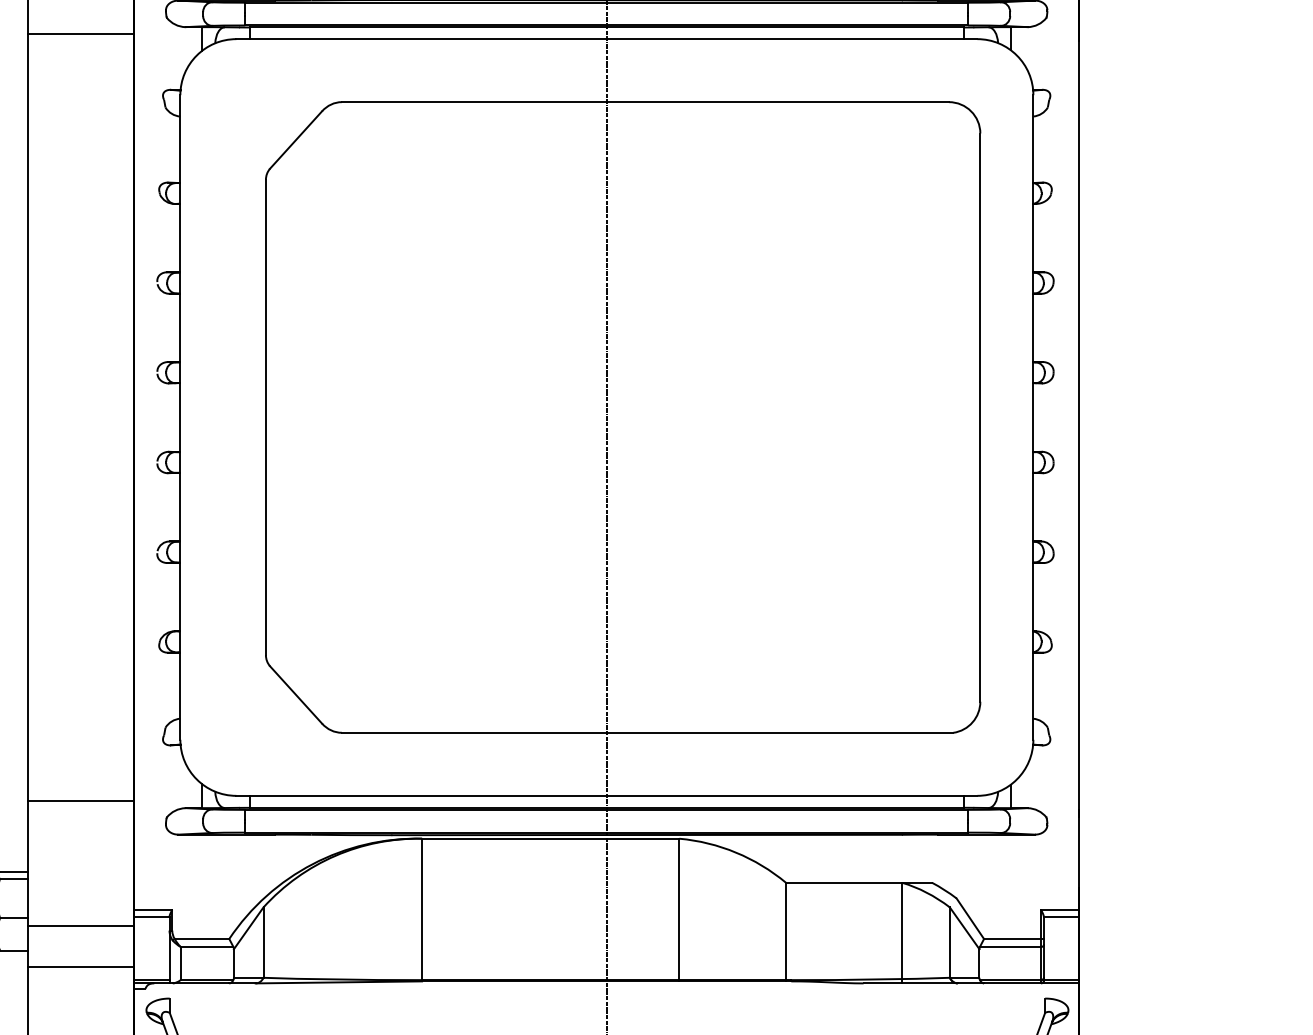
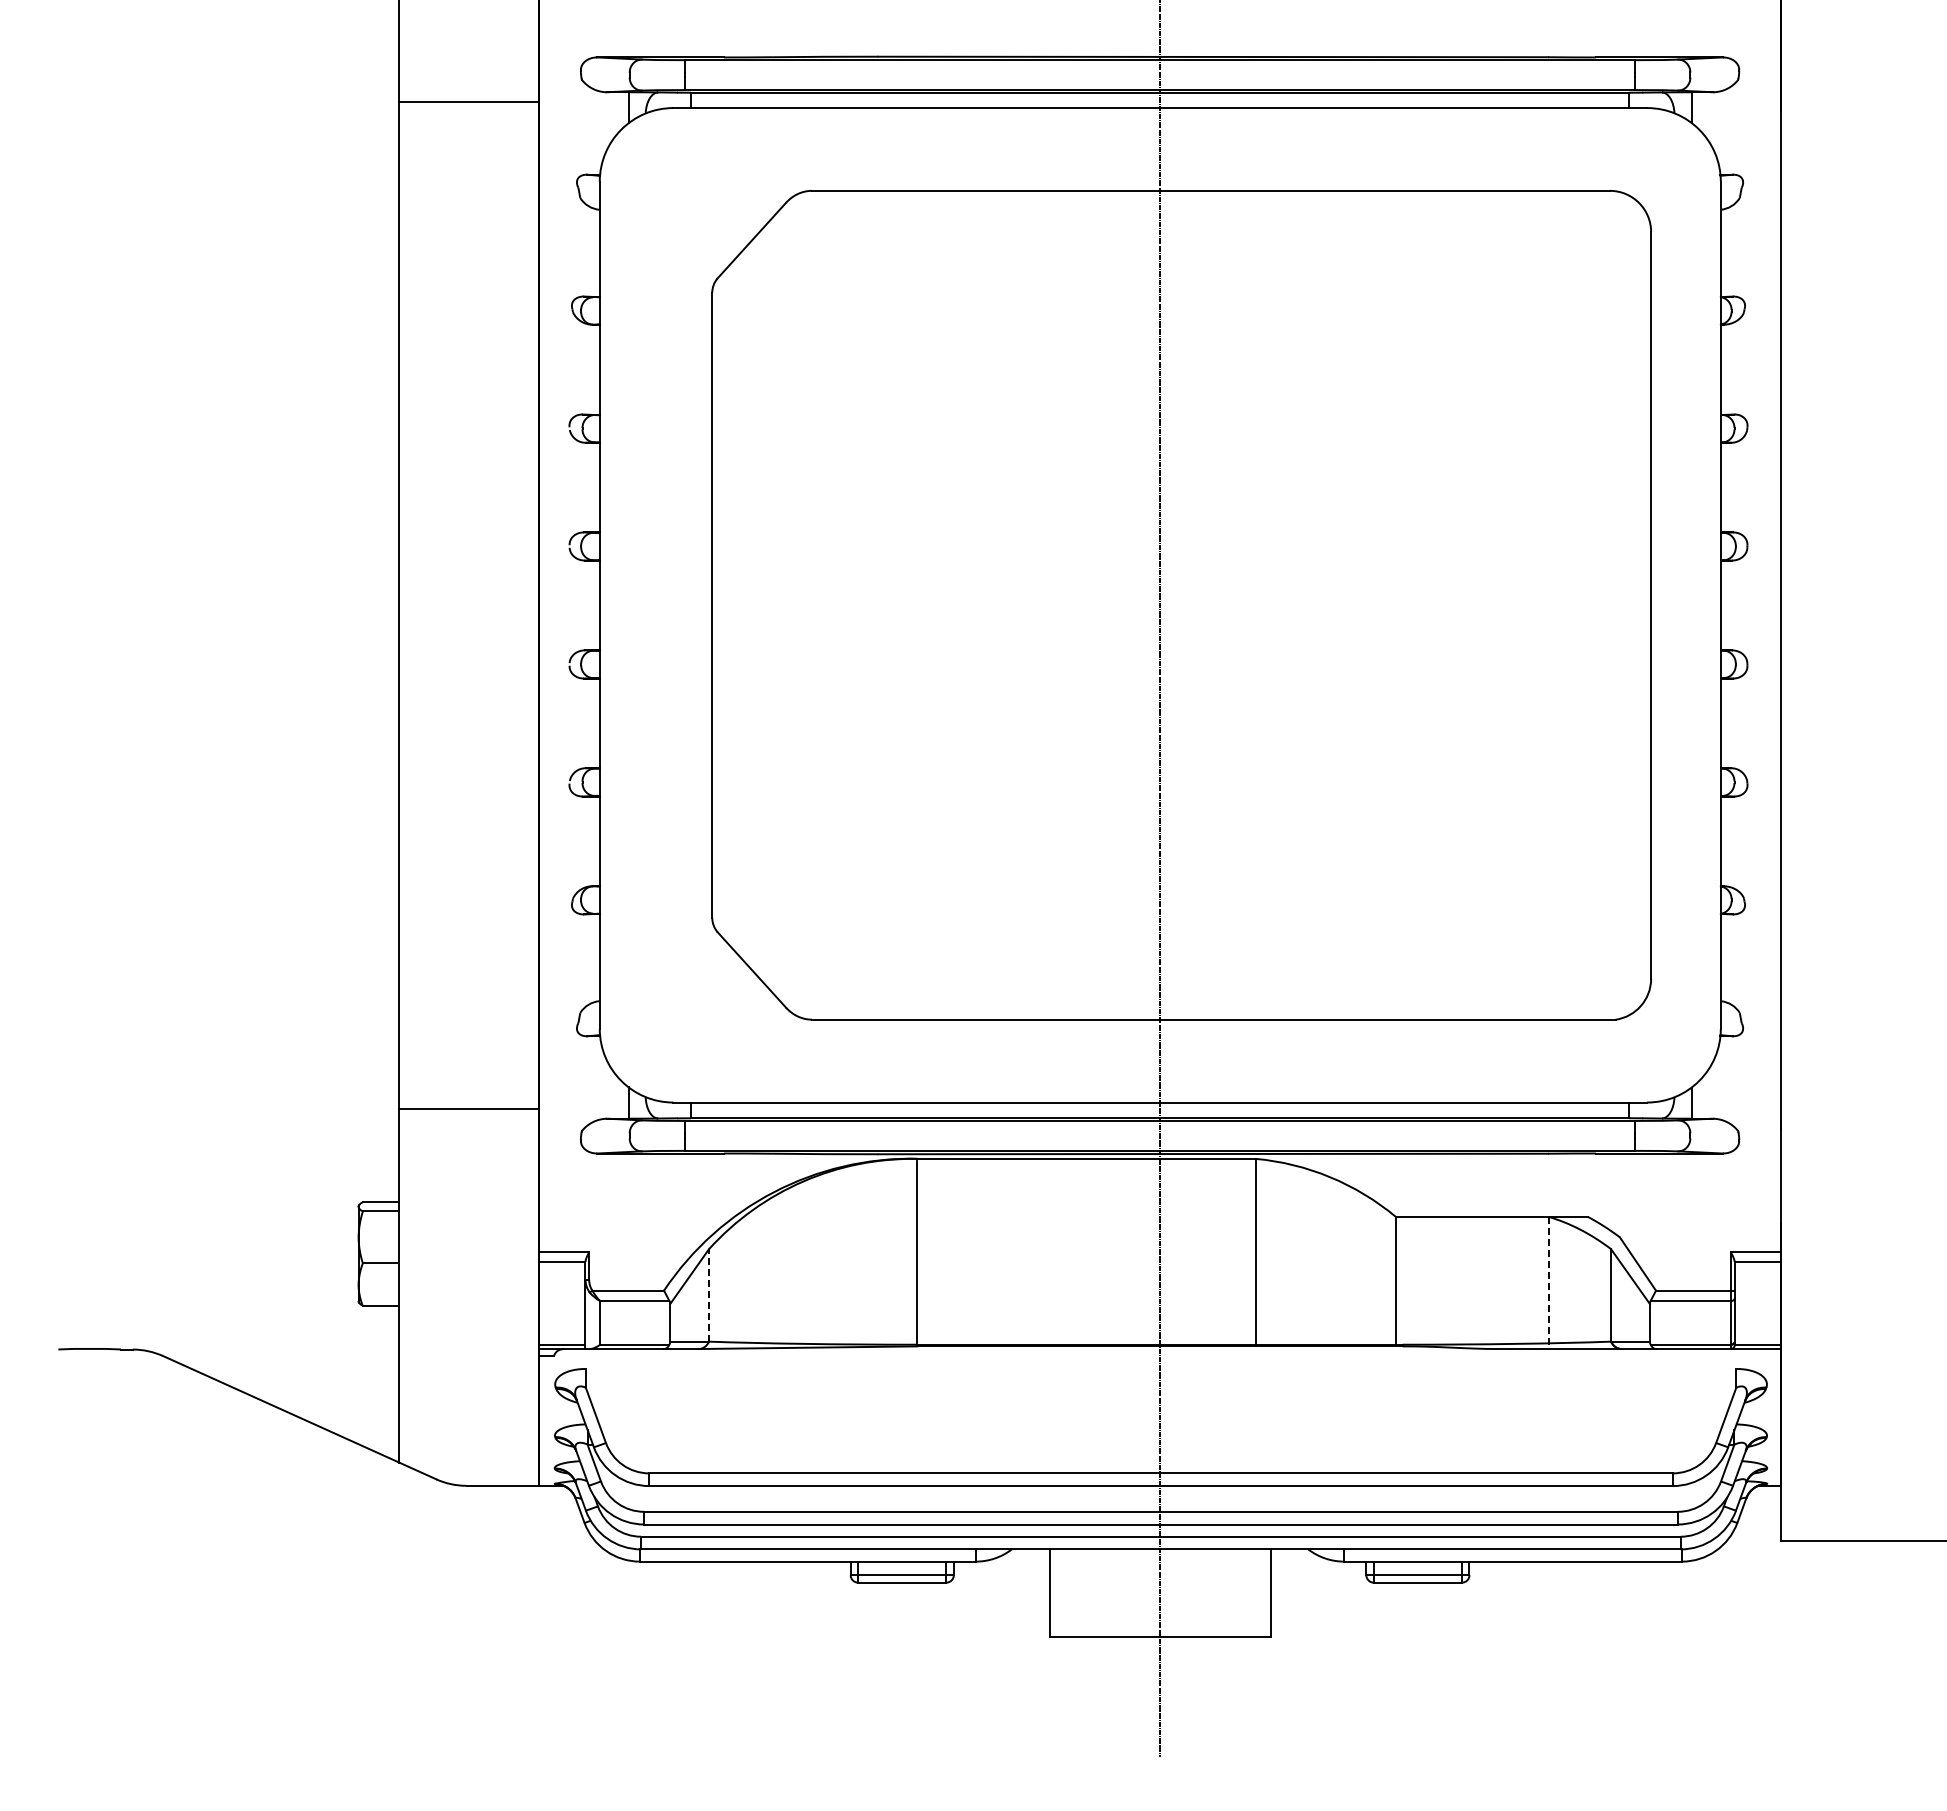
line: (81, 925) -> (469, 1273), removed
line: (902, 933) -> (1548, 1283), solid -> dashed
line: (263, 941) -> (709, 1294), solid -> dashed
line: (81, 967) -> (469, 1327), removed

